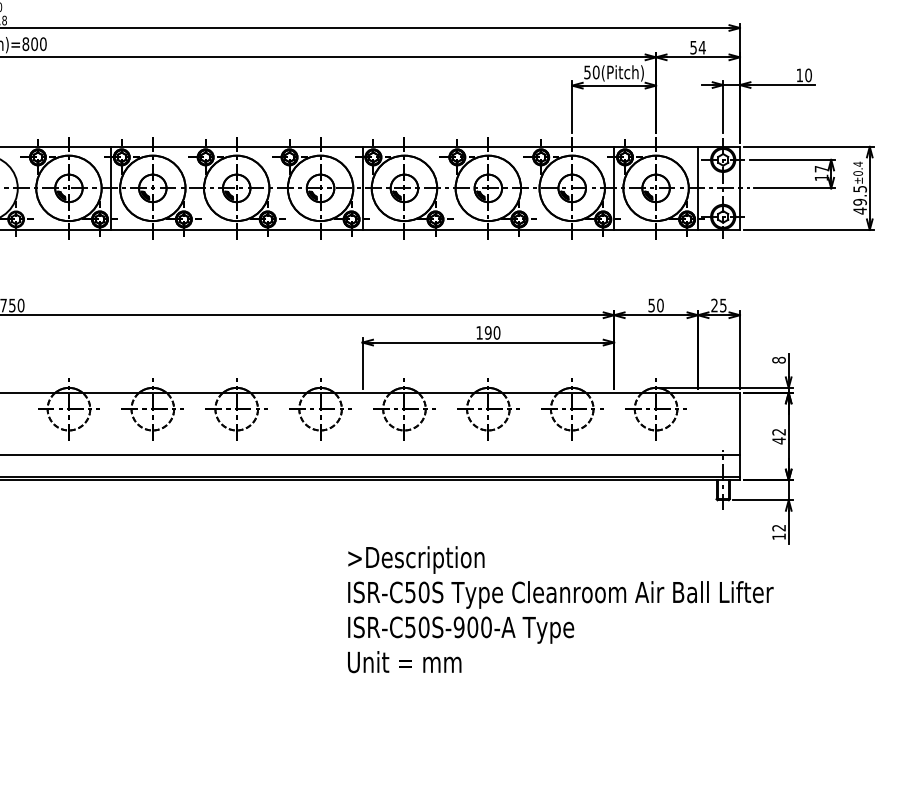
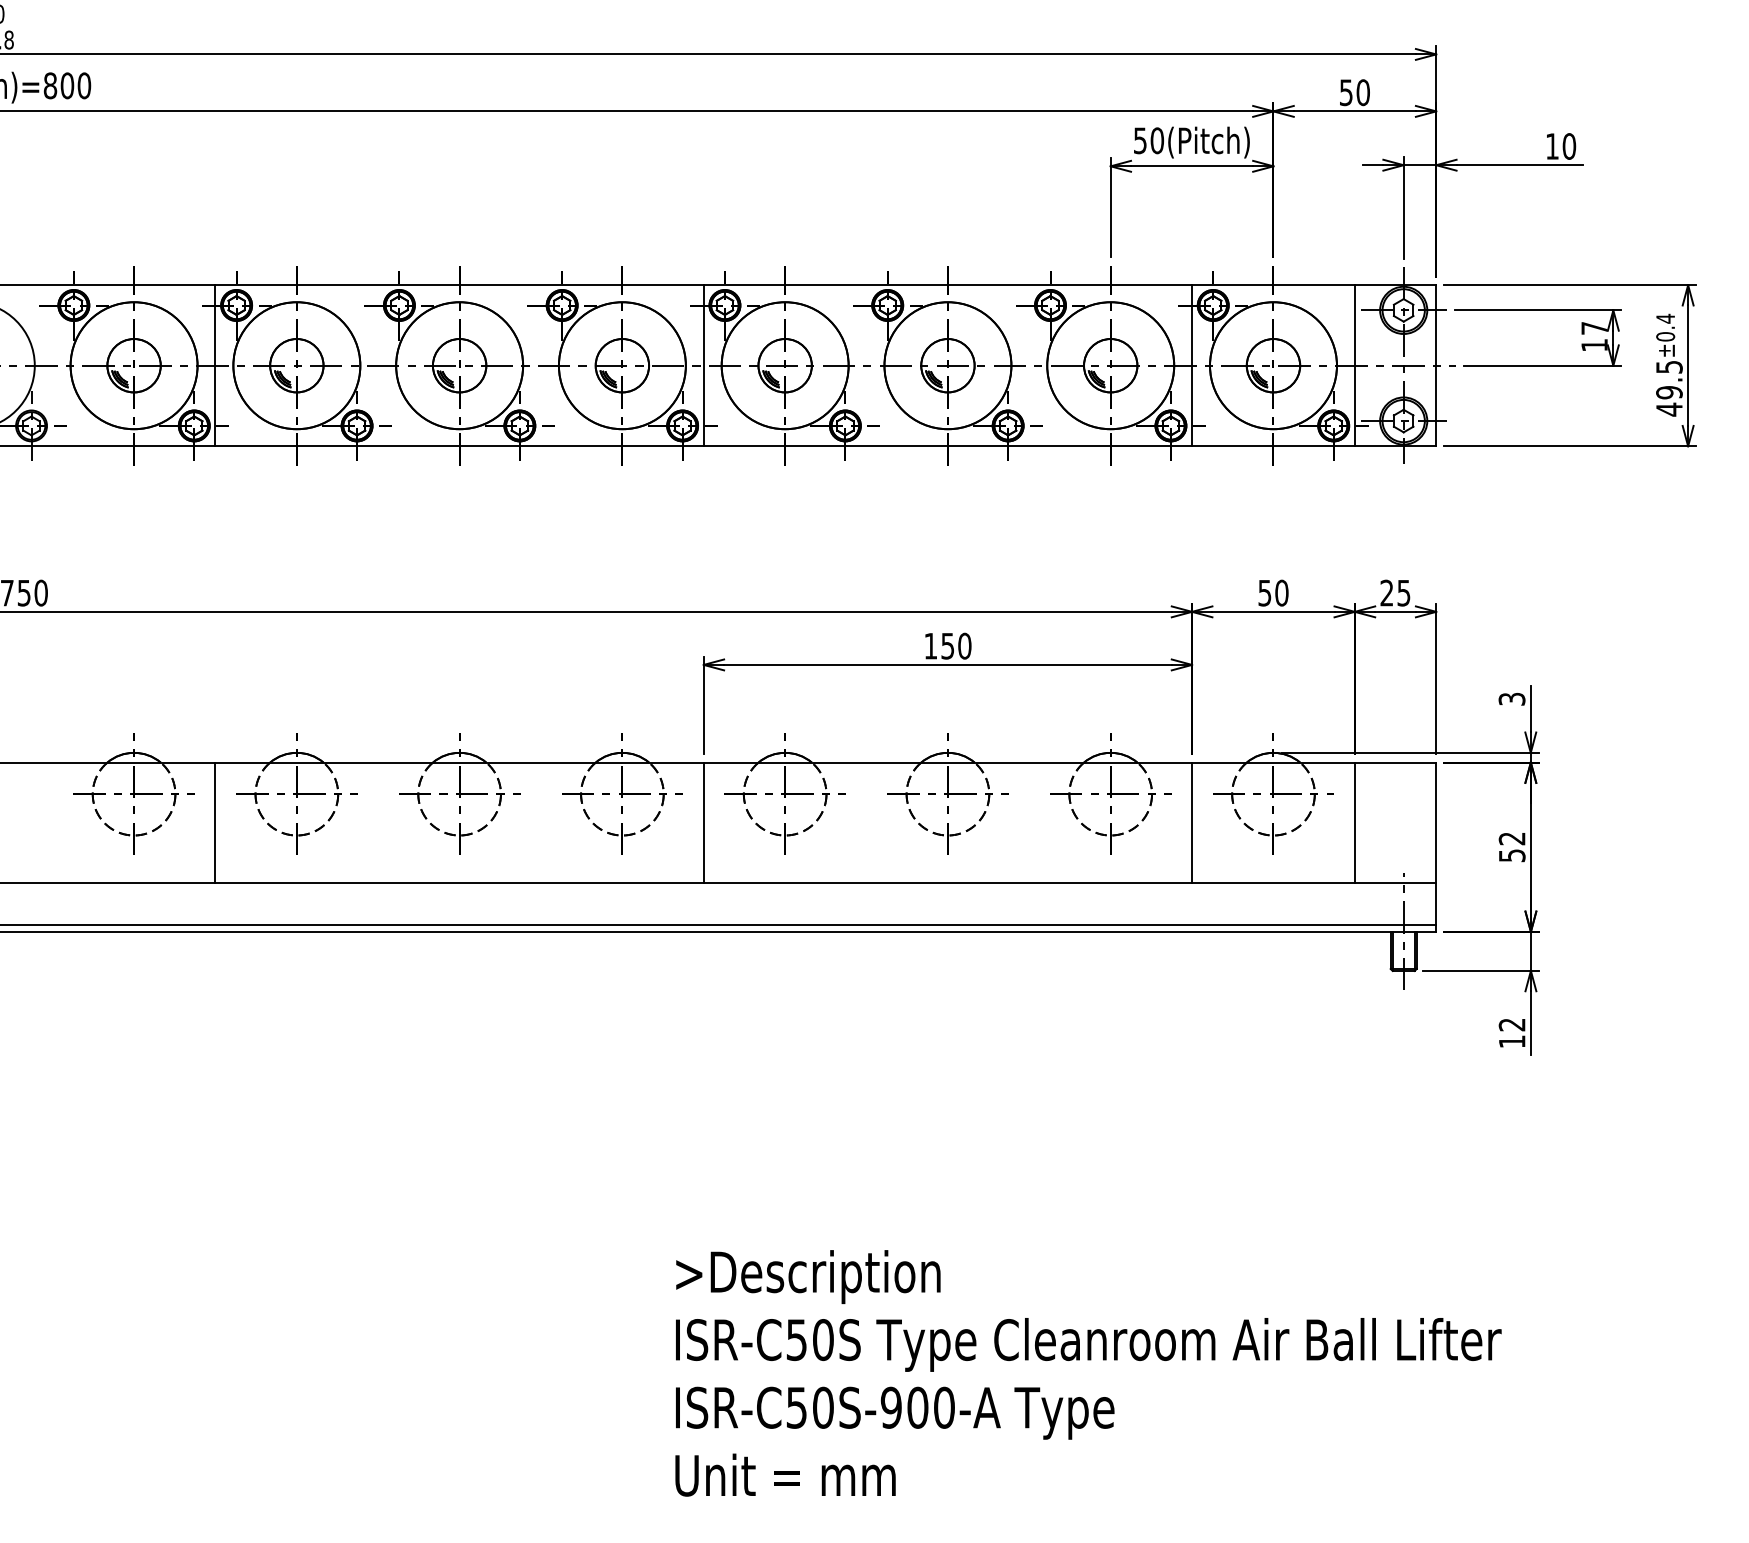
text: (701, 47) -> (1361, 92), 54 -> 50
text: (487, 332) -> (946, 645), 190 -> 150
text: (778, 359) -> (1511, 697), 8 -> 3
line: (110, 423) -> (214, 821), added
line: (362, 423) -> (703, 821), added
line: (614, 423) -> (1192, 821), added
line: (698, 423) -> (1355, 821), added
text: (778, 440) -> (1511, 854), 42 -> 52
text: (560, 609) -> (1087, 1373), moved

